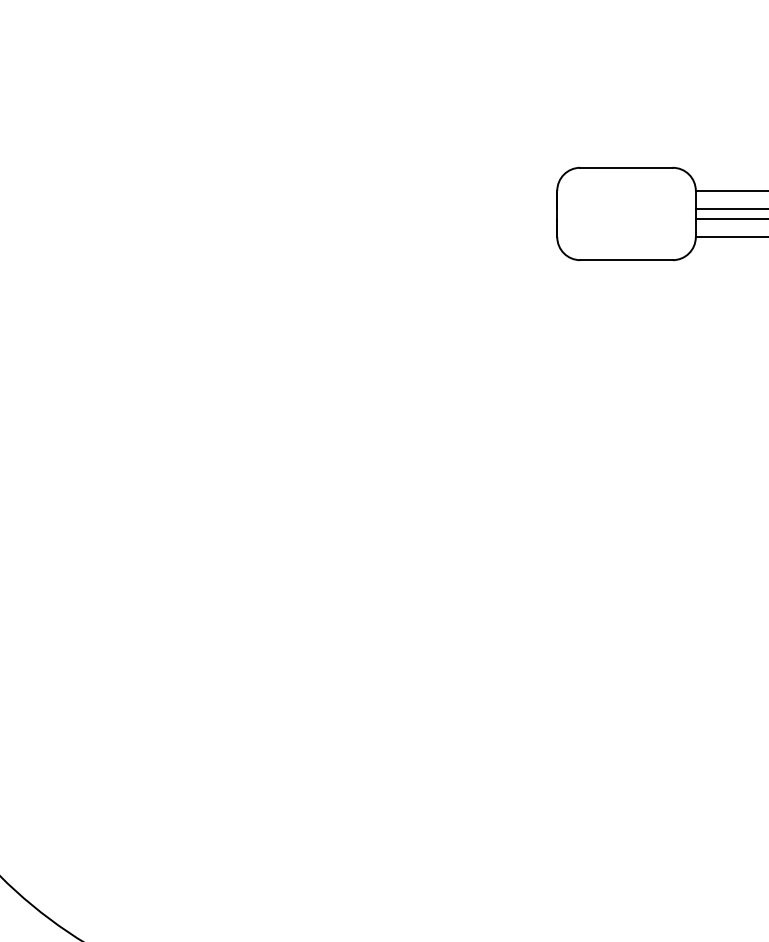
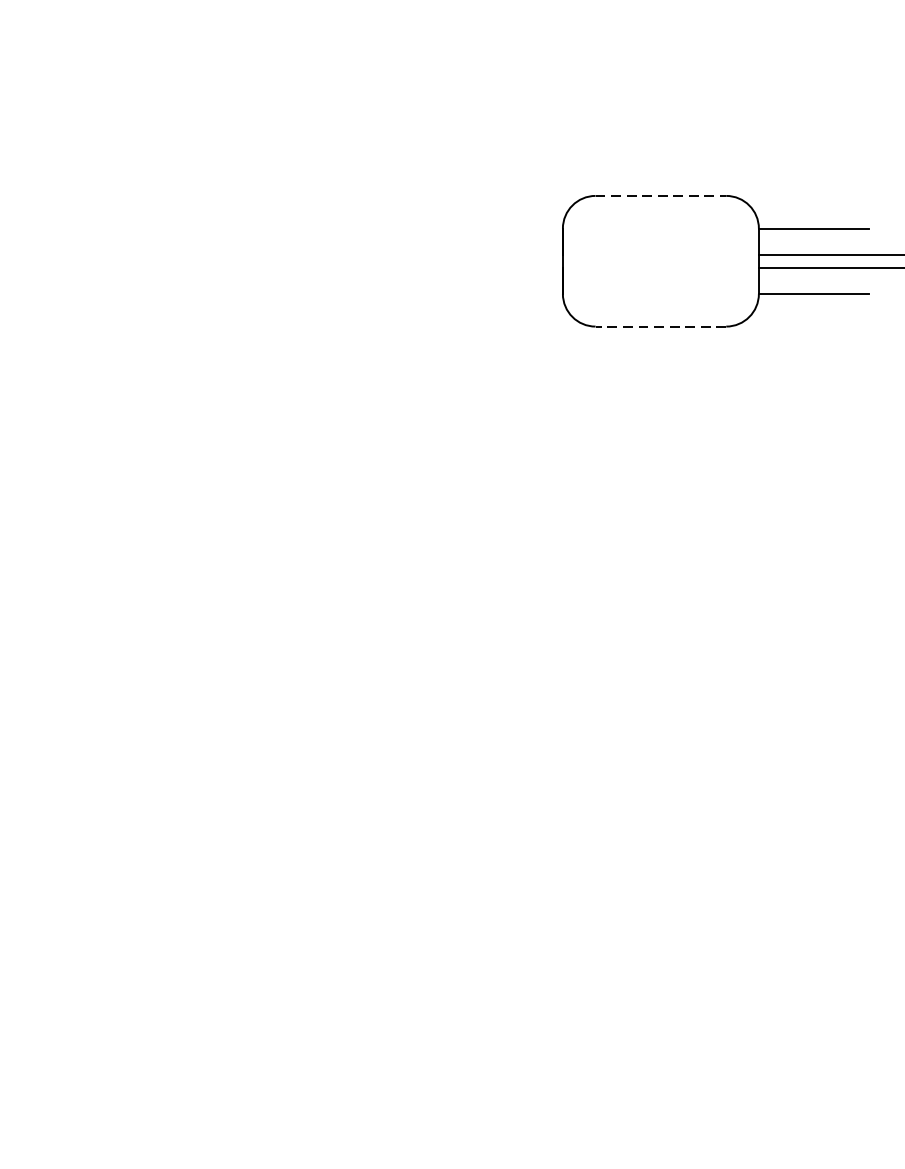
line: (627, 167) -> (662, 195), solid -> dashed
line: (626, 260) -> (660, 327), solid -> dashed

